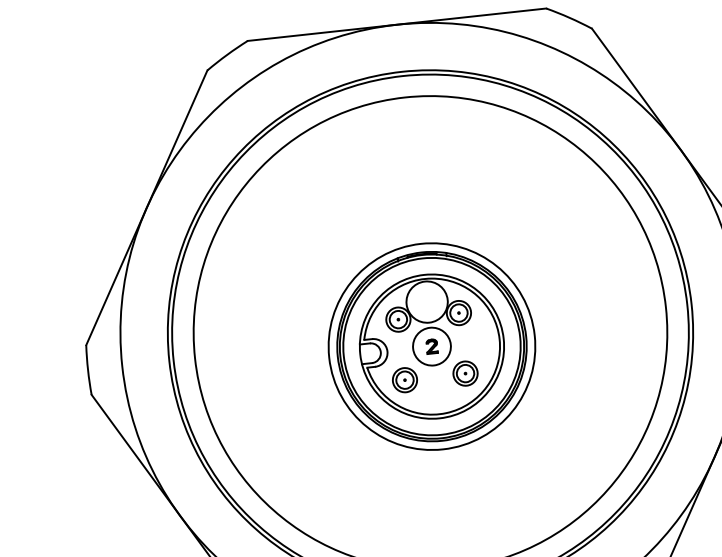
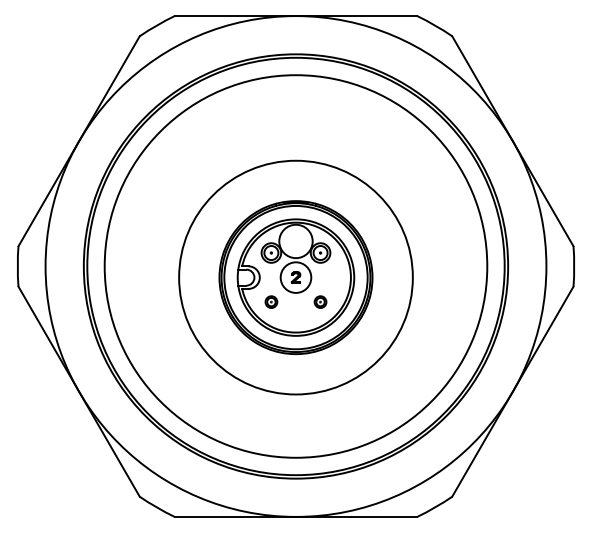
circle: (431, 346) -> (295, 277), size x1.4
part: (465, 372) -> (320, 301), size x0.6
part: (405, 379) -> (271, 301), size x0.6

